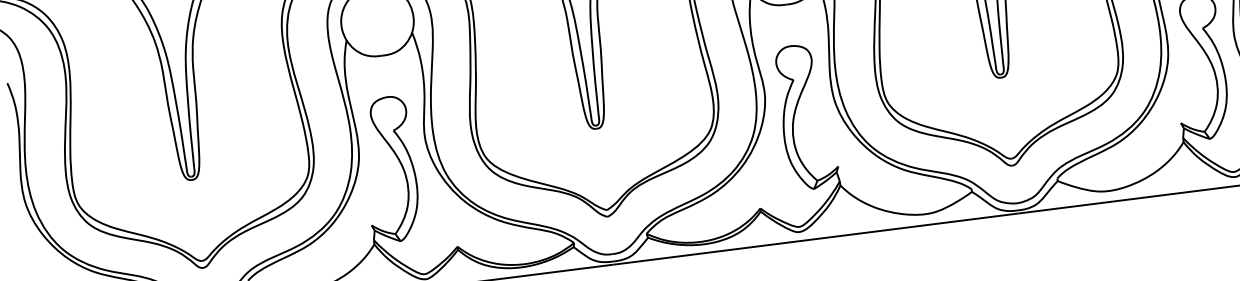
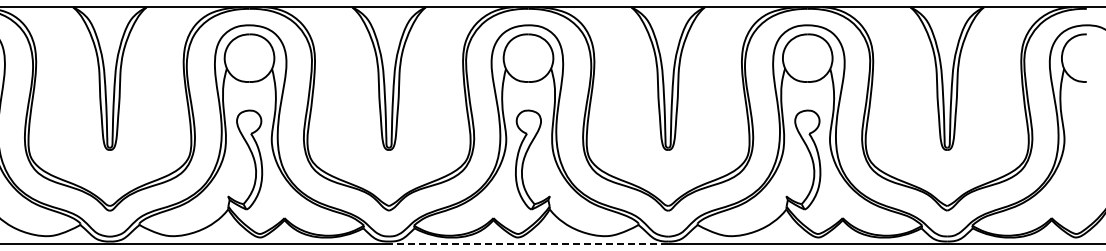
line: (815, 238) -> (528, 243), solid -> dashed

